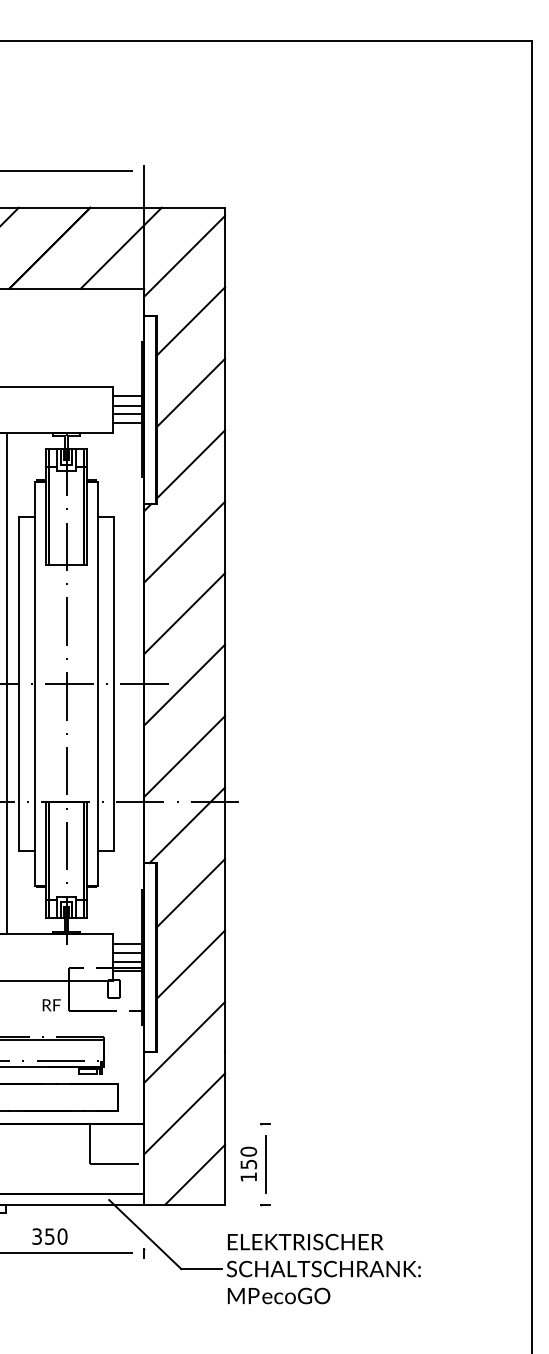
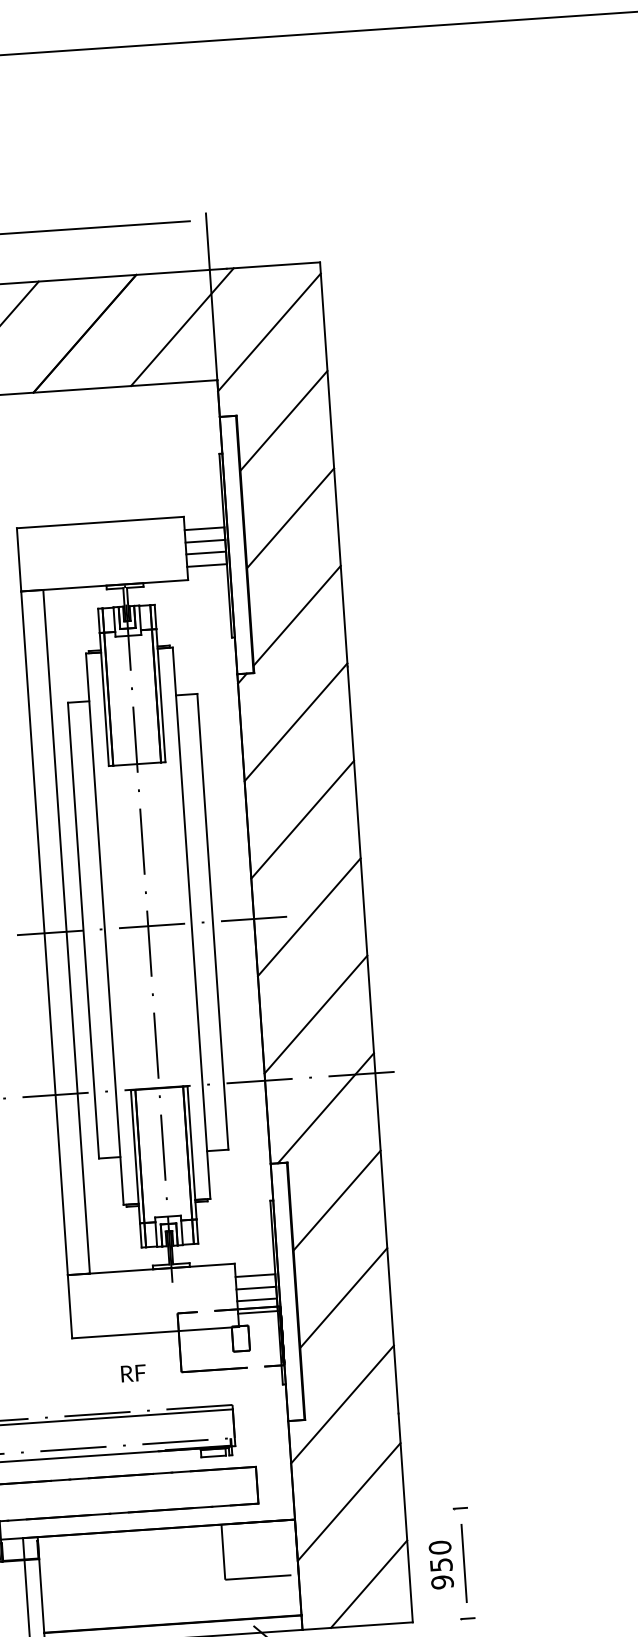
text: (51, 1005) -> (133, 1373), moved
text: (248, 1177) -> (442, 1582), 150 -> 950

